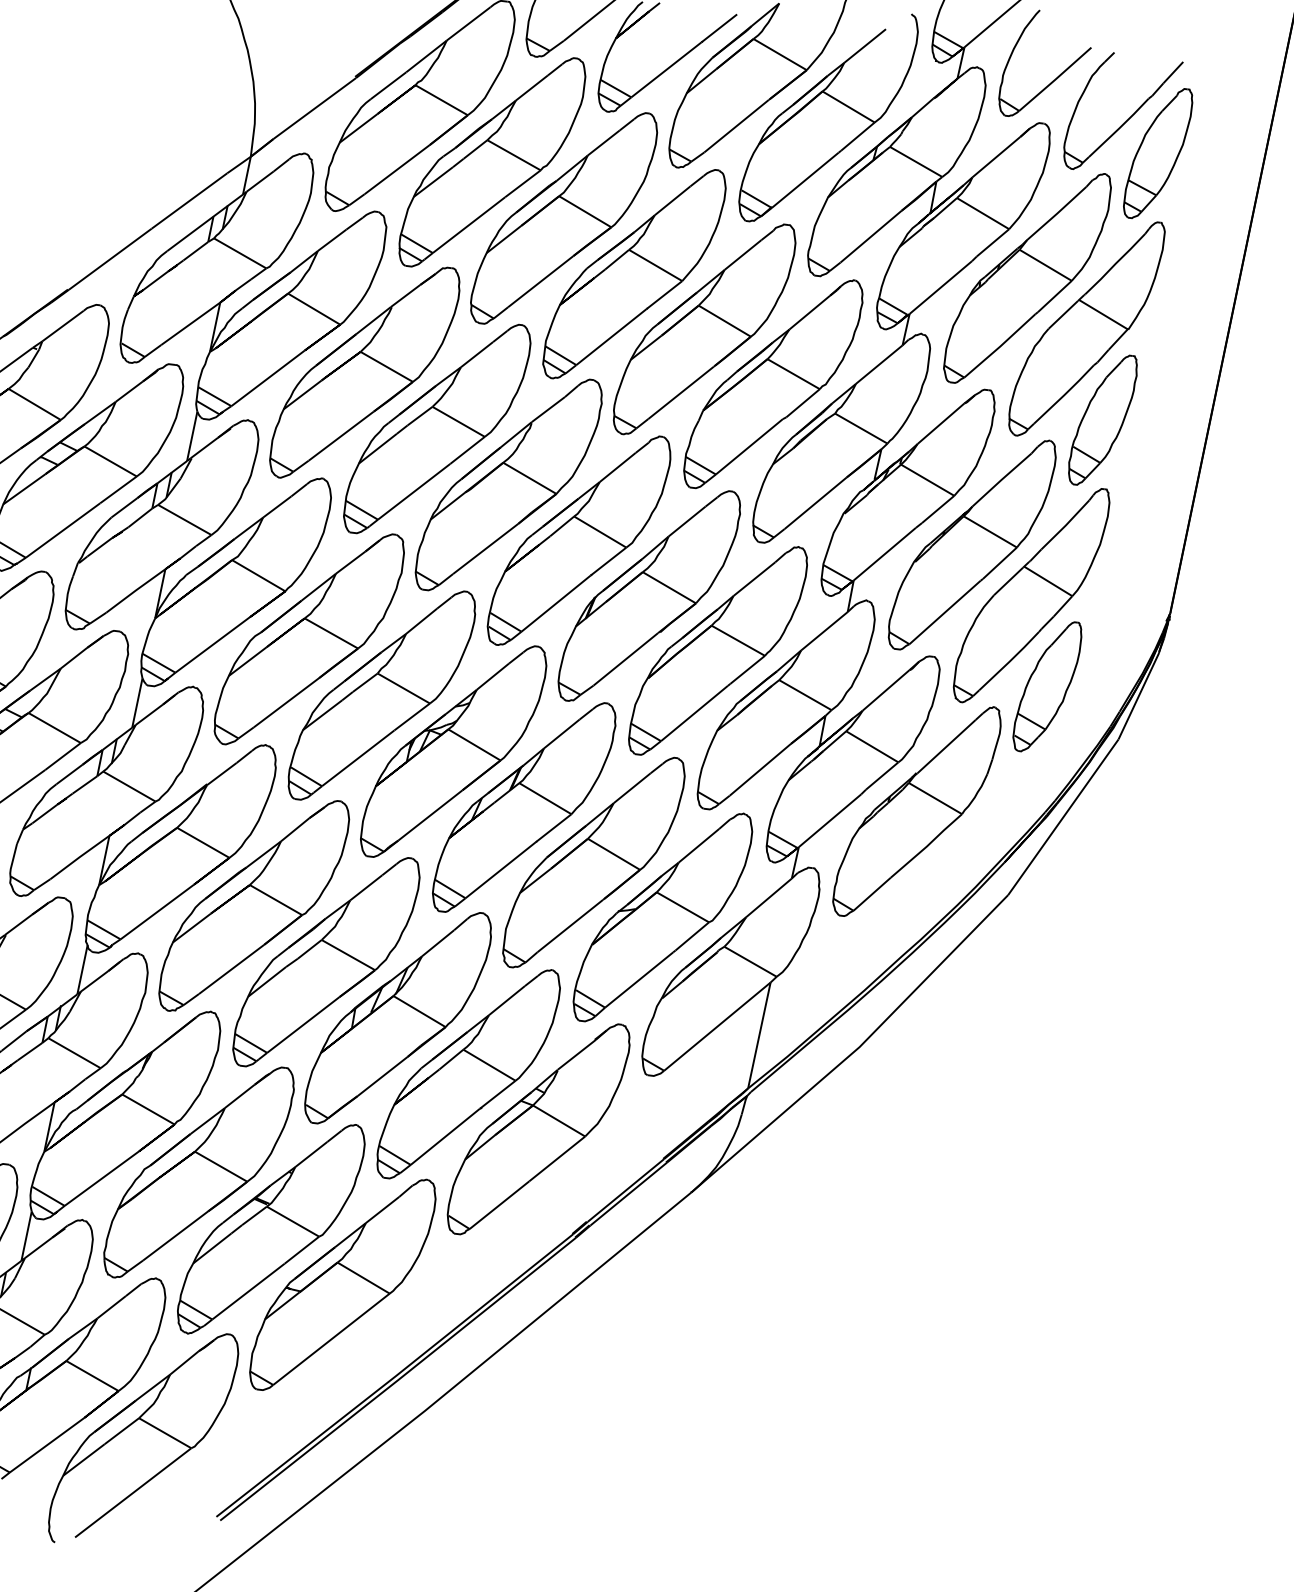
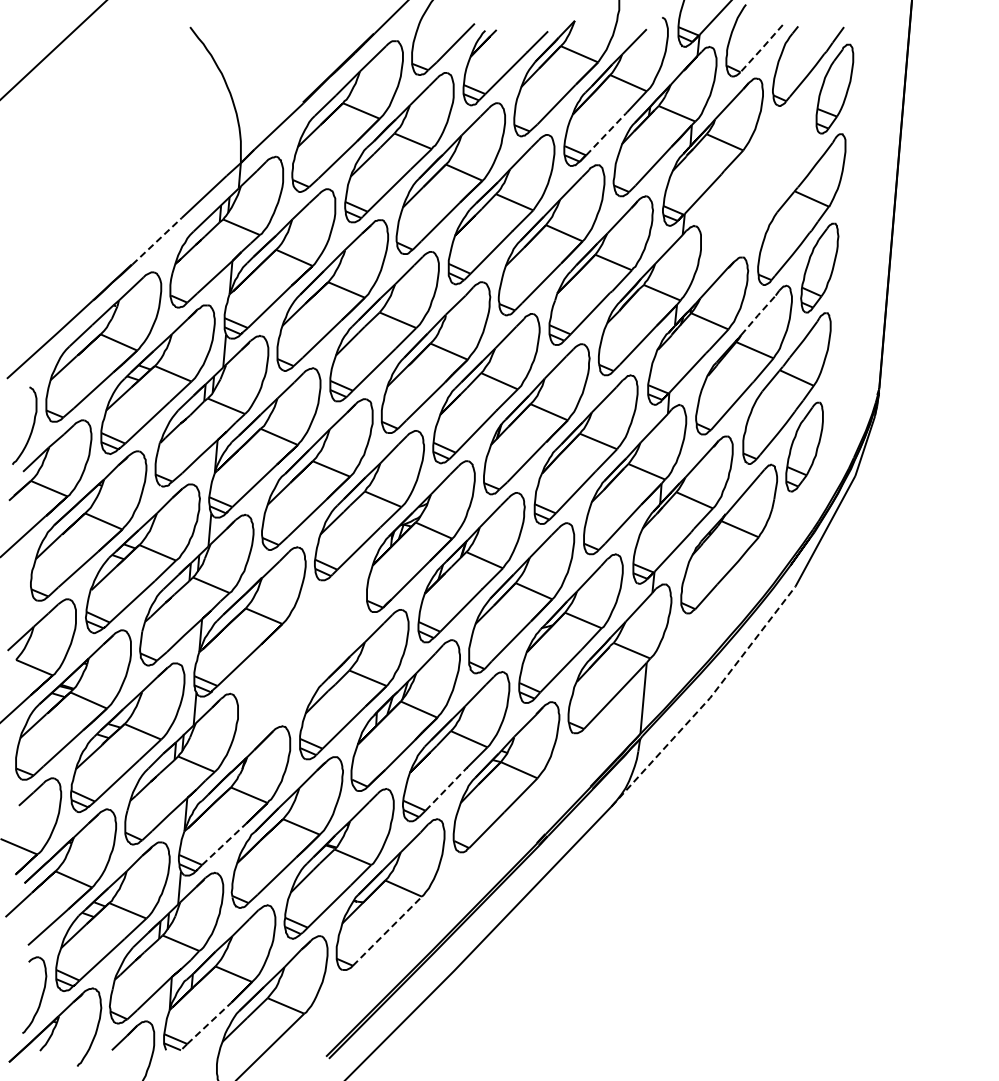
line: (1055, 79) -> (761, 48), solid -> dashed
line: (804, 180) -> (605, 134), solid -> dashed
line: (111, 259) -> (157, 241), solid -> dashed
part: (1026, 277) -> (758, 180), removed
line: (1001, 480) -> (758, 315), solid -> dashed
part: (254, 905) -> (302, 653), removed
line: (856, 1049) -> (708, 699), solid -> dashed
line: (446, 1136) -> (446, 789), solid -> dashed
line: (102, 1177) -> (224, 843), solid -> dashed
line: (331, 1339) -> (387, 931), solid -> dashed
line: (47, 1444) -> (209, 1022), solid -> dashed

